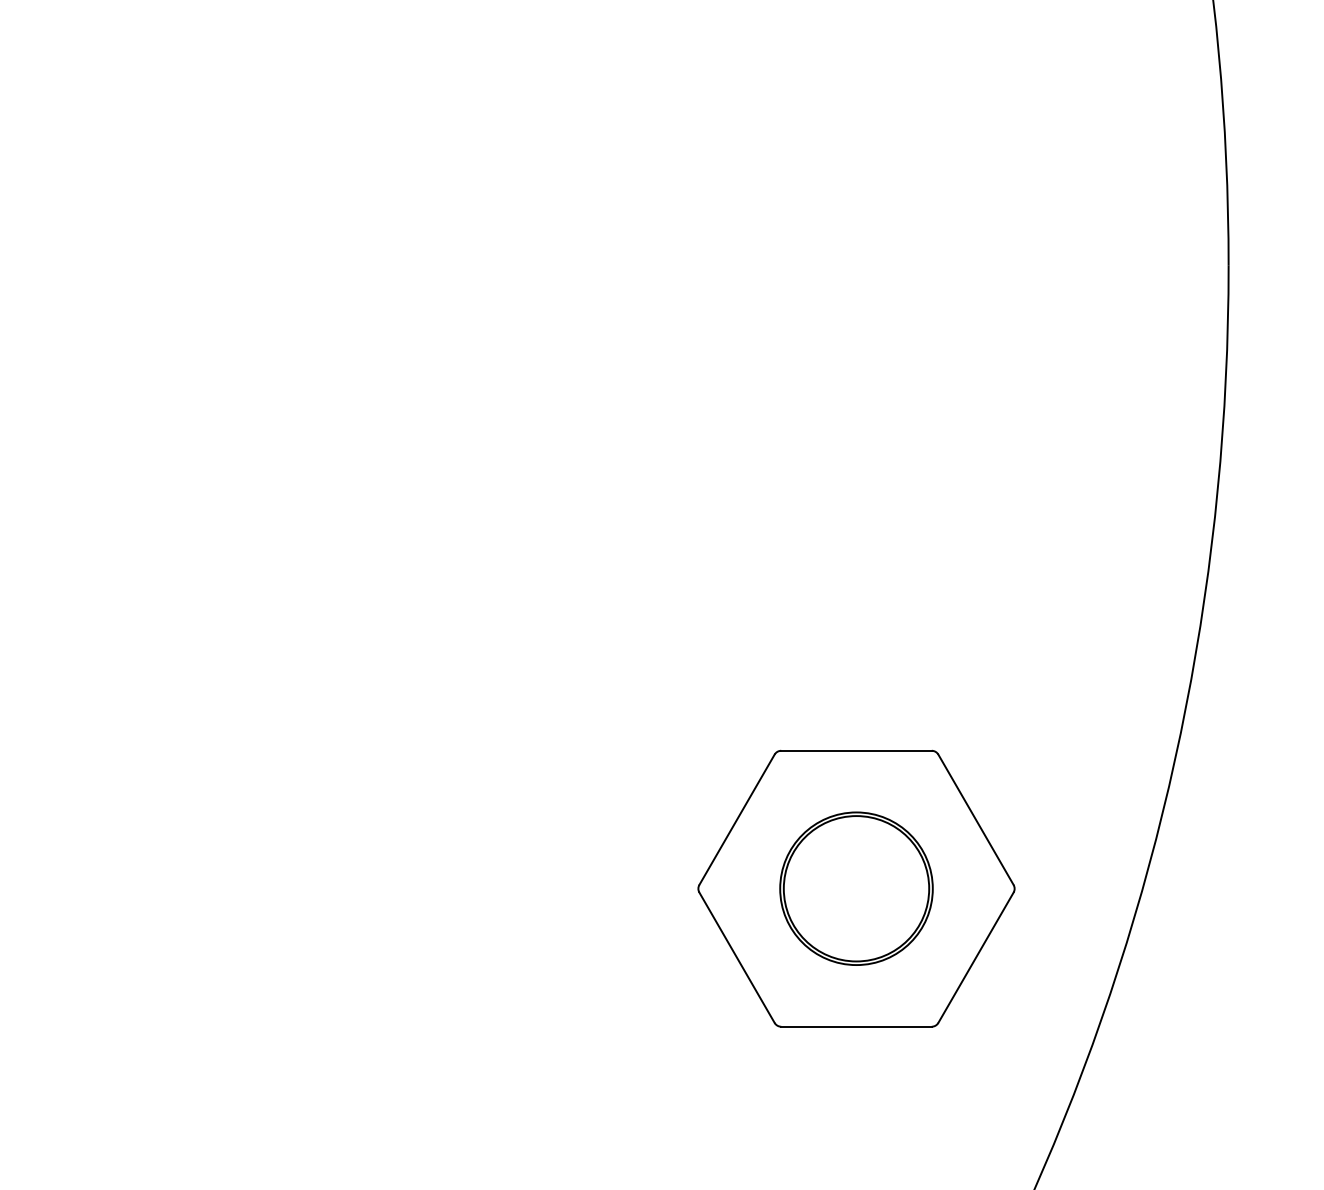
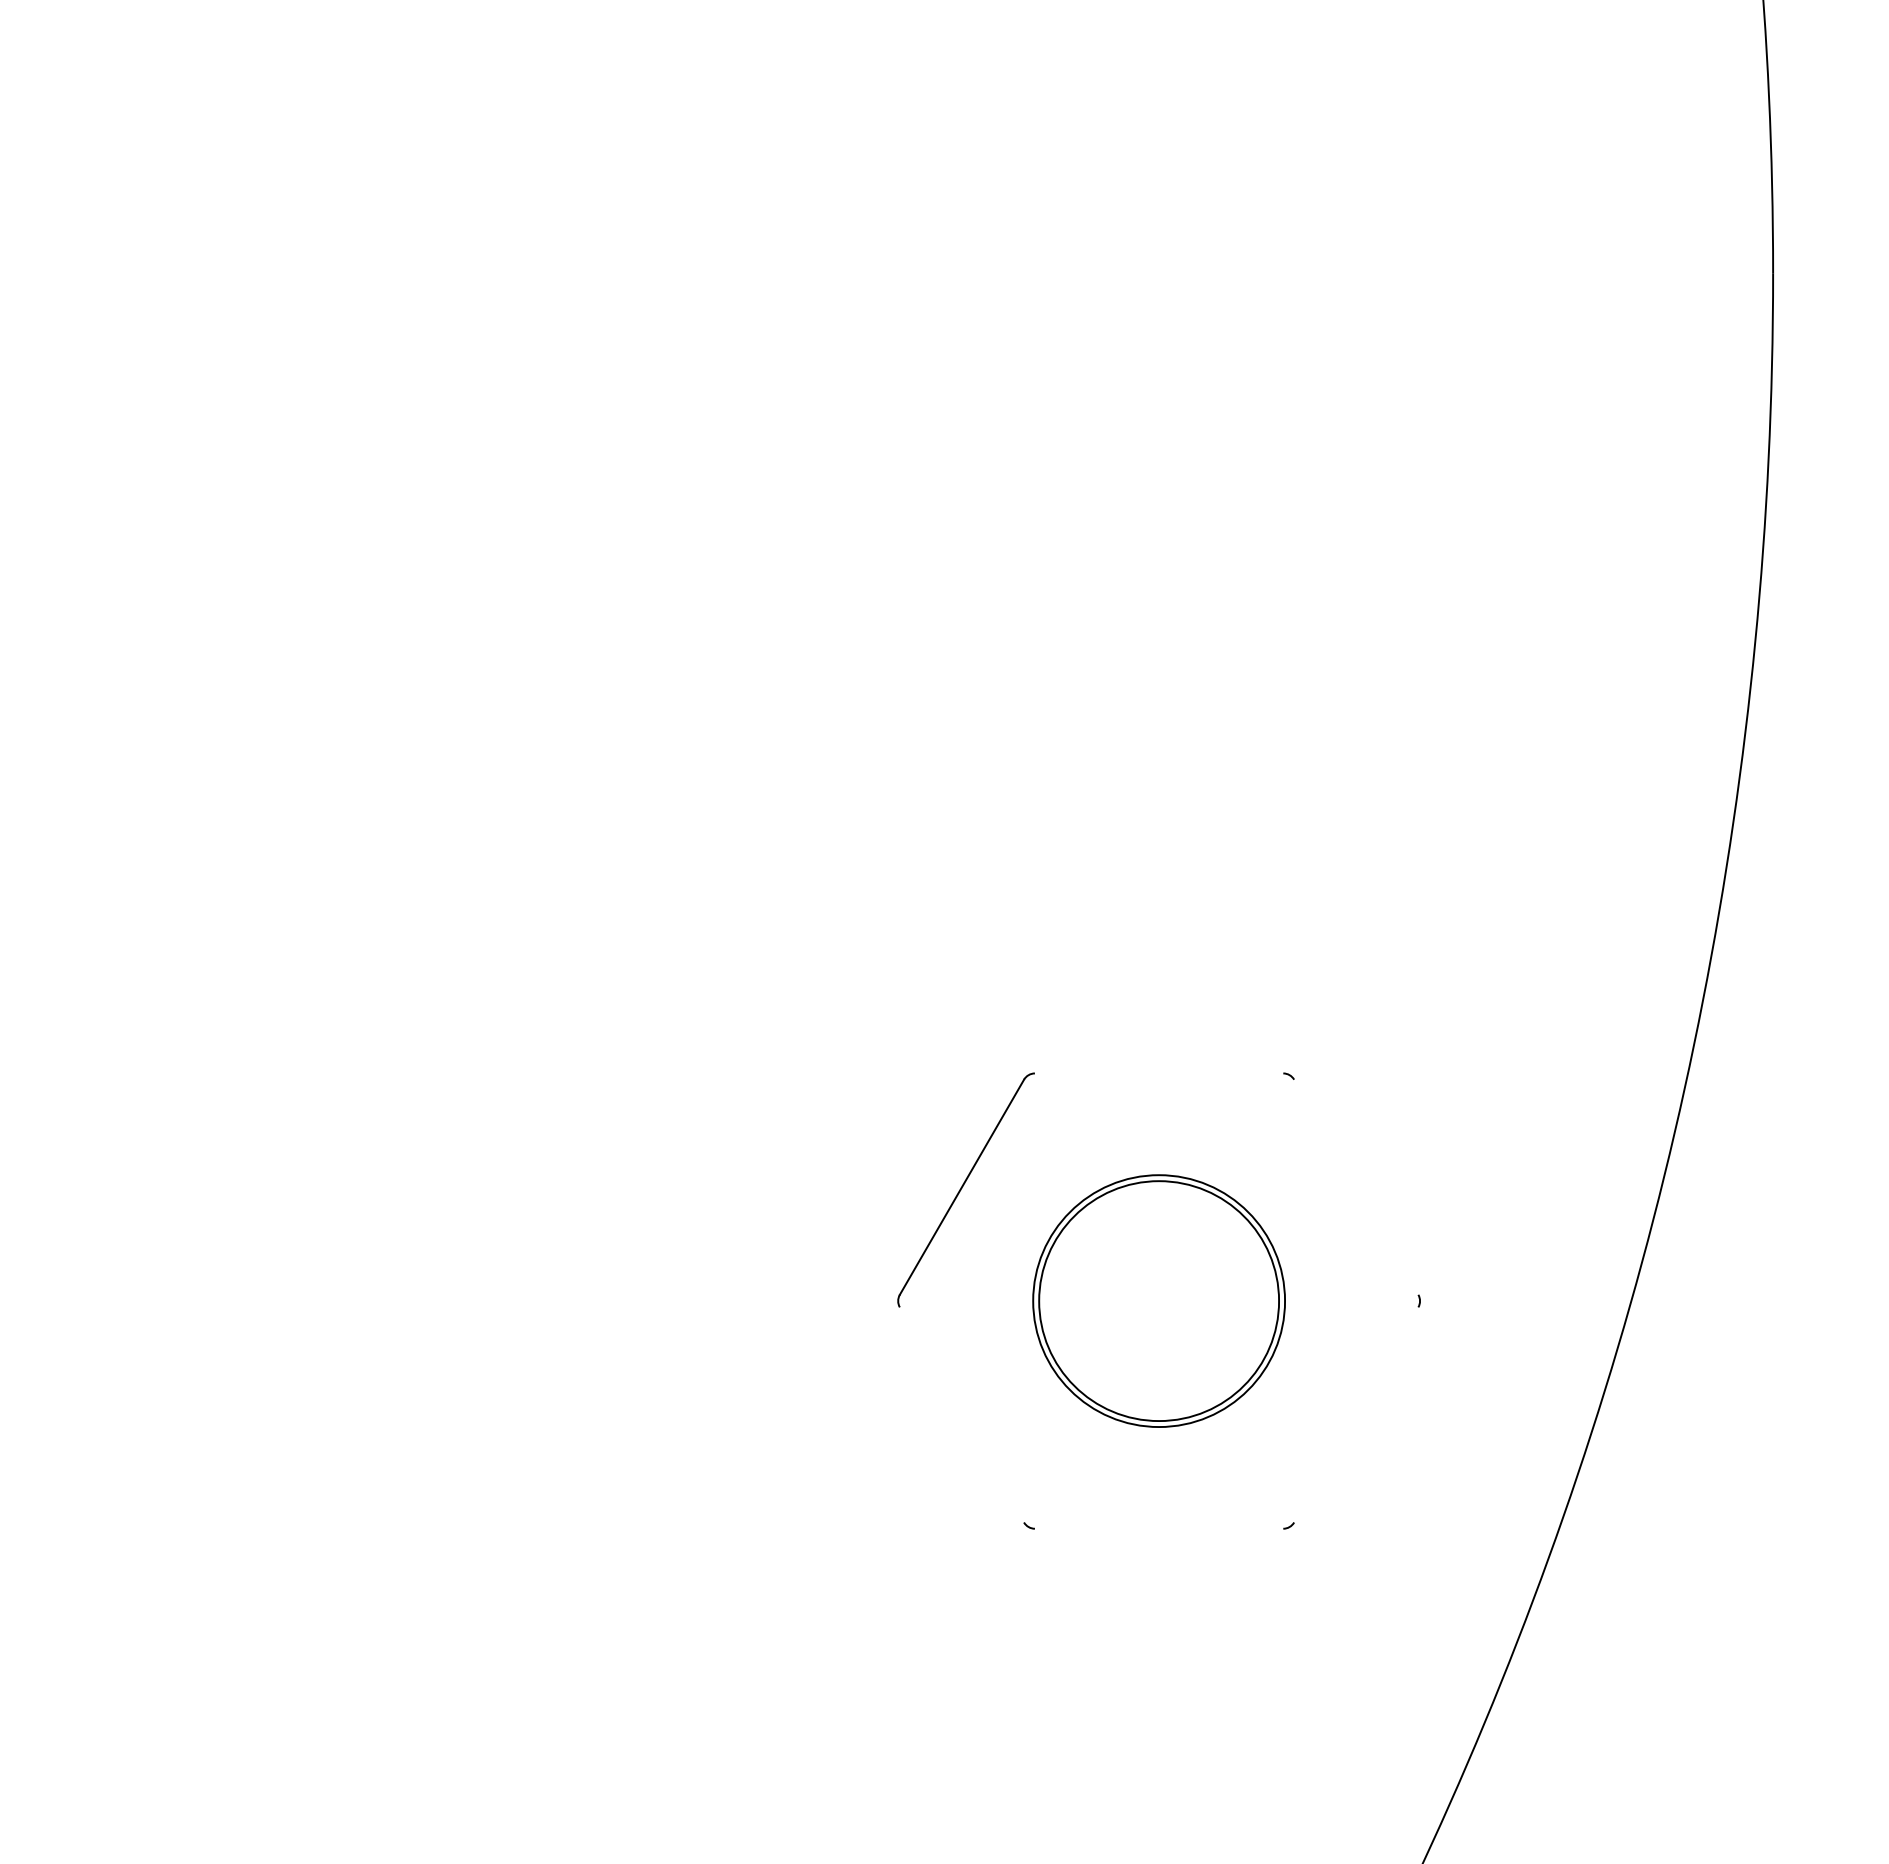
line: (856, 750) -> (1159, 1072), removed
line: (975, 819) -> (1355, 1186), removed
line: (736, 957) -> (961, 1414), removed
line: (975, 957) -> (1355, 1414), removed
line: (856, 1026) -> (1159, 1528), removed

